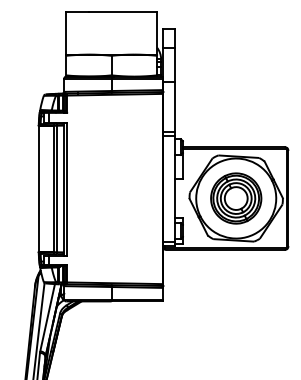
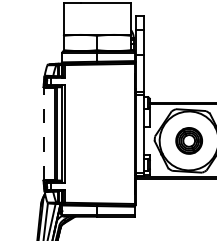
line: (38, 189) -> (43, 134), solid -> dashed
part: (236, 198) -> (189, 140), size x0.7

